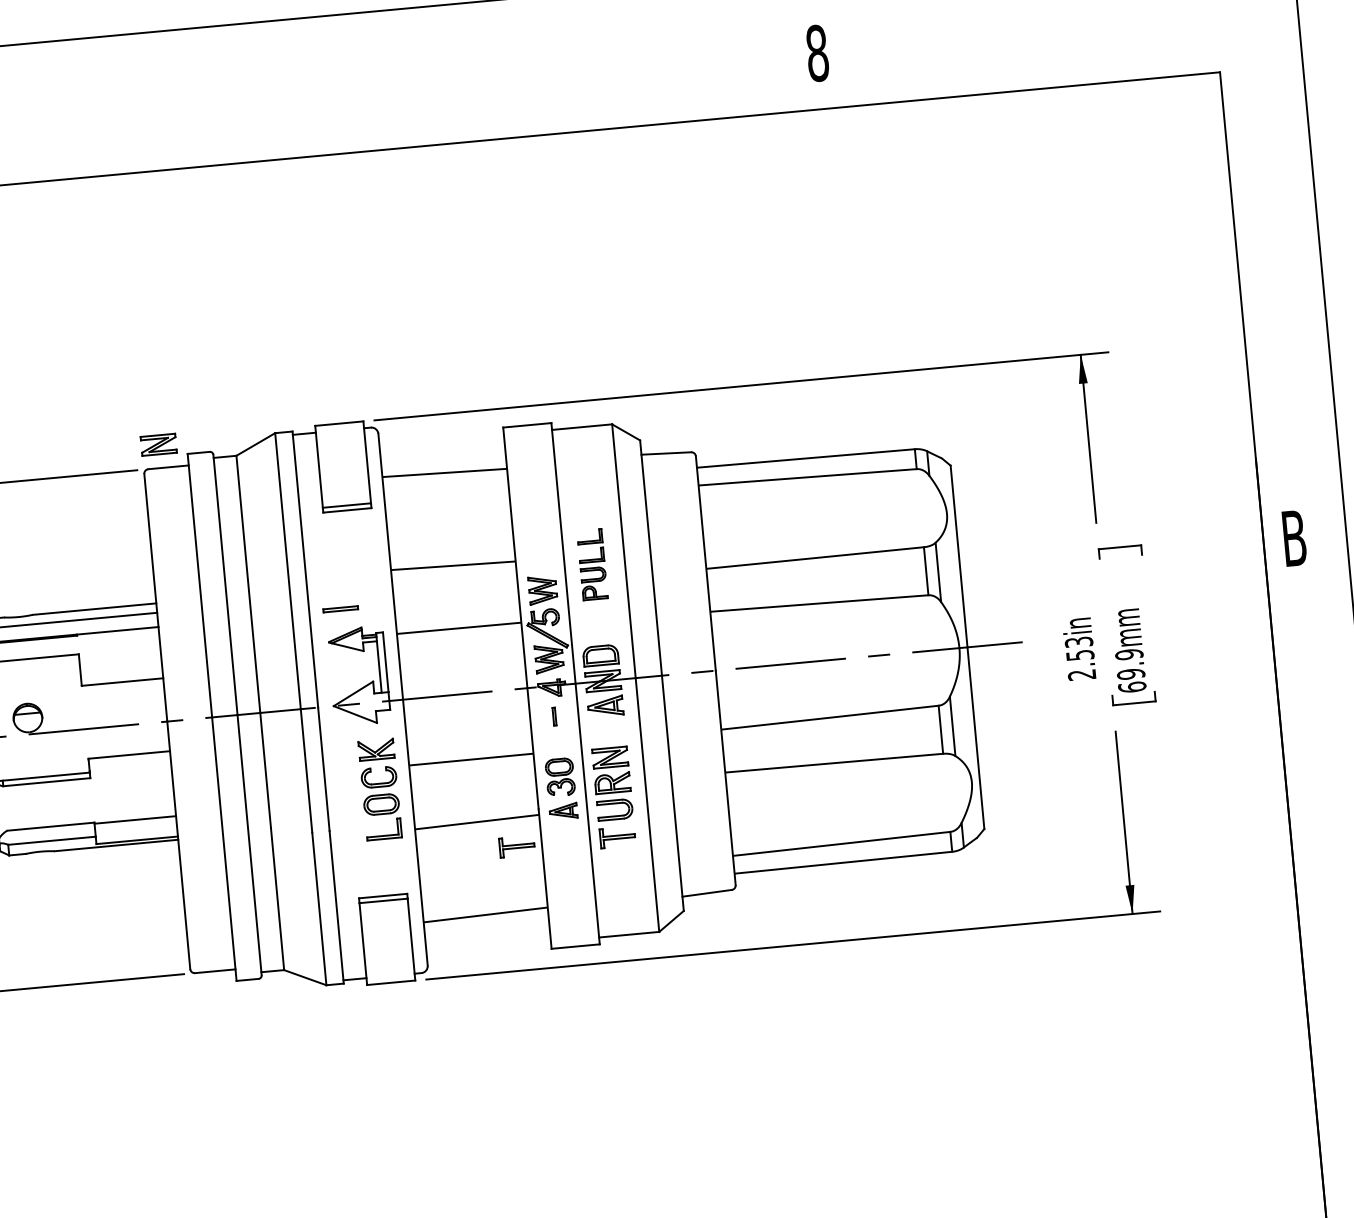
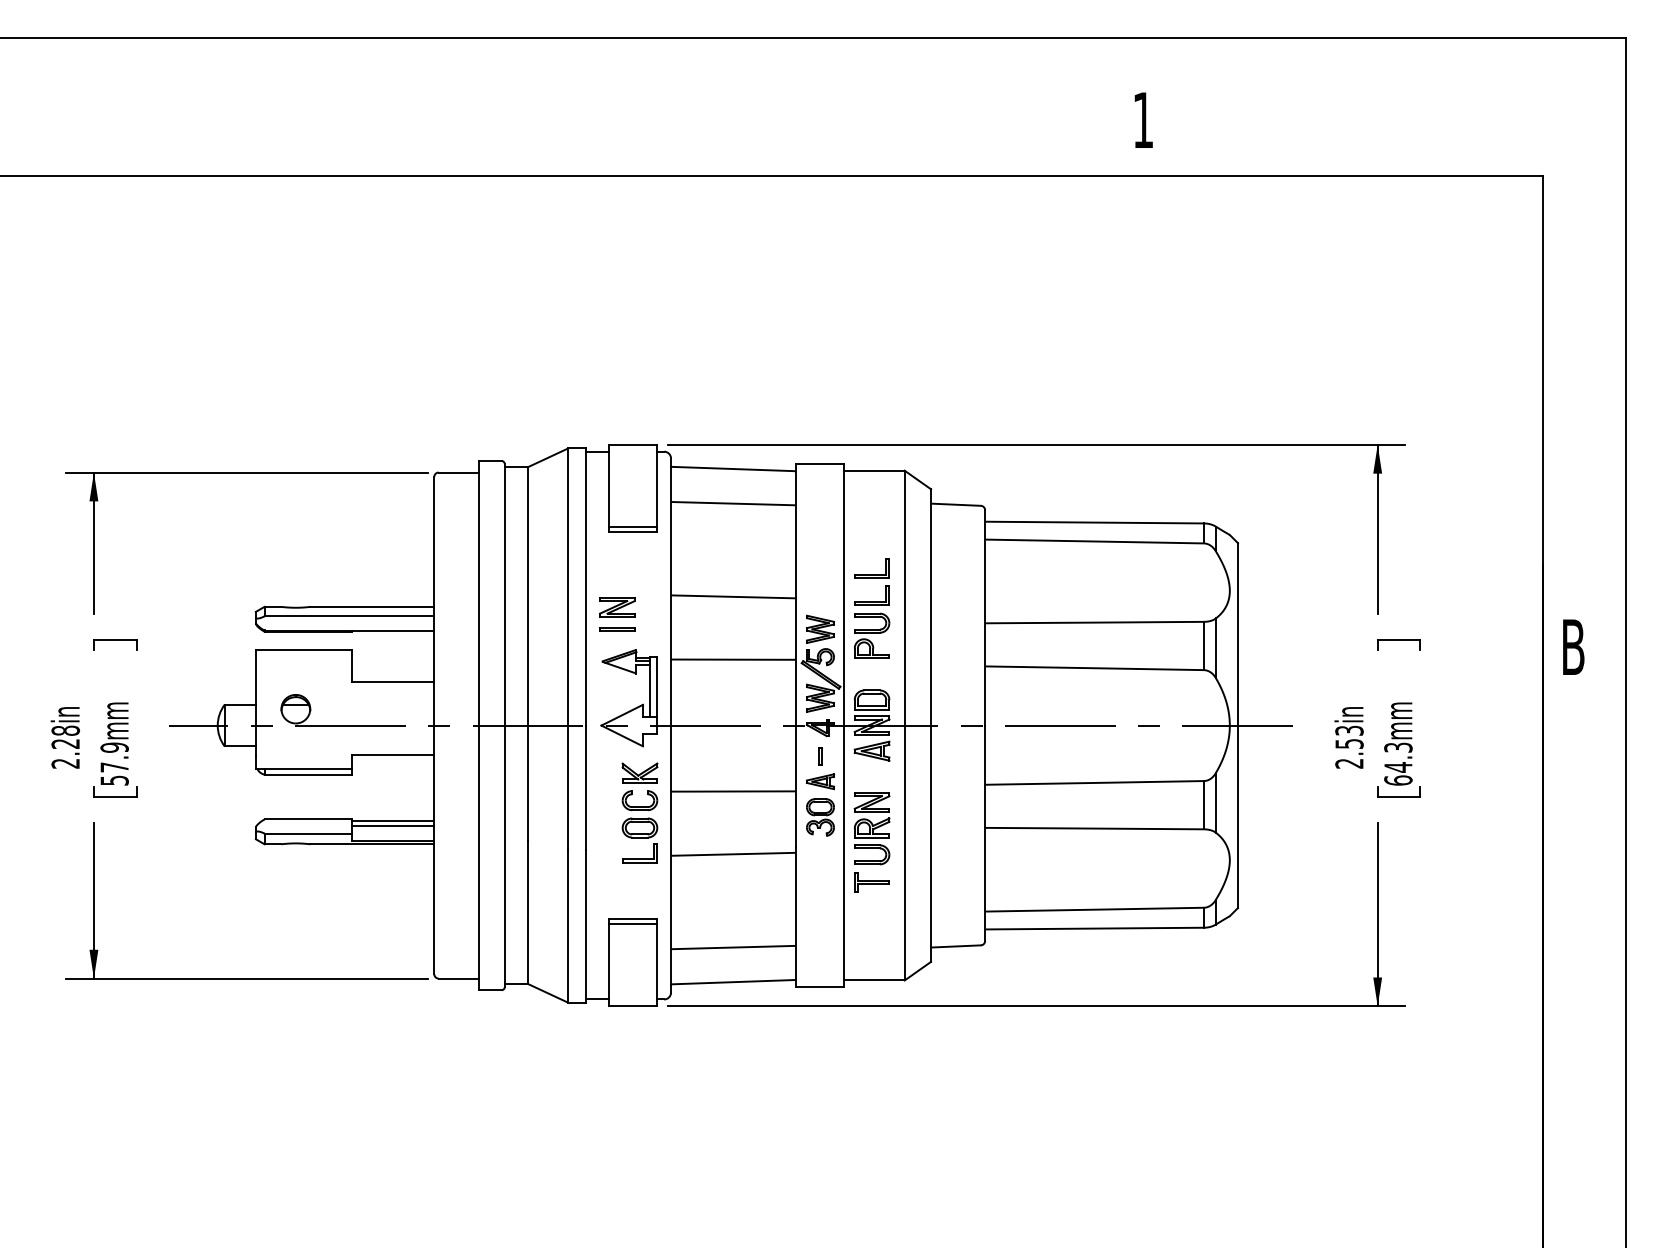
text: (817, 53) -> (1143, 120), 8 -> 1
line: (441, 437) -> (733, 468), added
part: (158, 445) -> (617, 607), moved
part: (592, 564) -> (872, 608), size x1.43
text: (1130, 664) -> (1398, 757), 69.9mm -> 64.3mm
part: (563, 811) -> (820, 781), moved
line: (135, 824) -> (393, 825), added
part: (516, 846) -> (770, 882), removed
line: (488, 948) -> (733, 981), added

